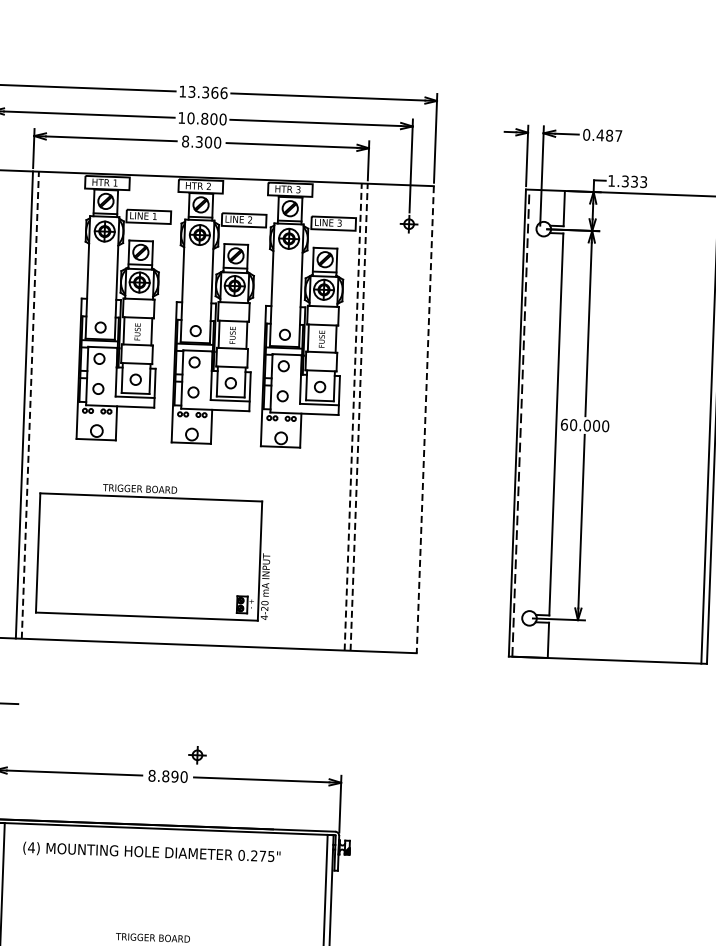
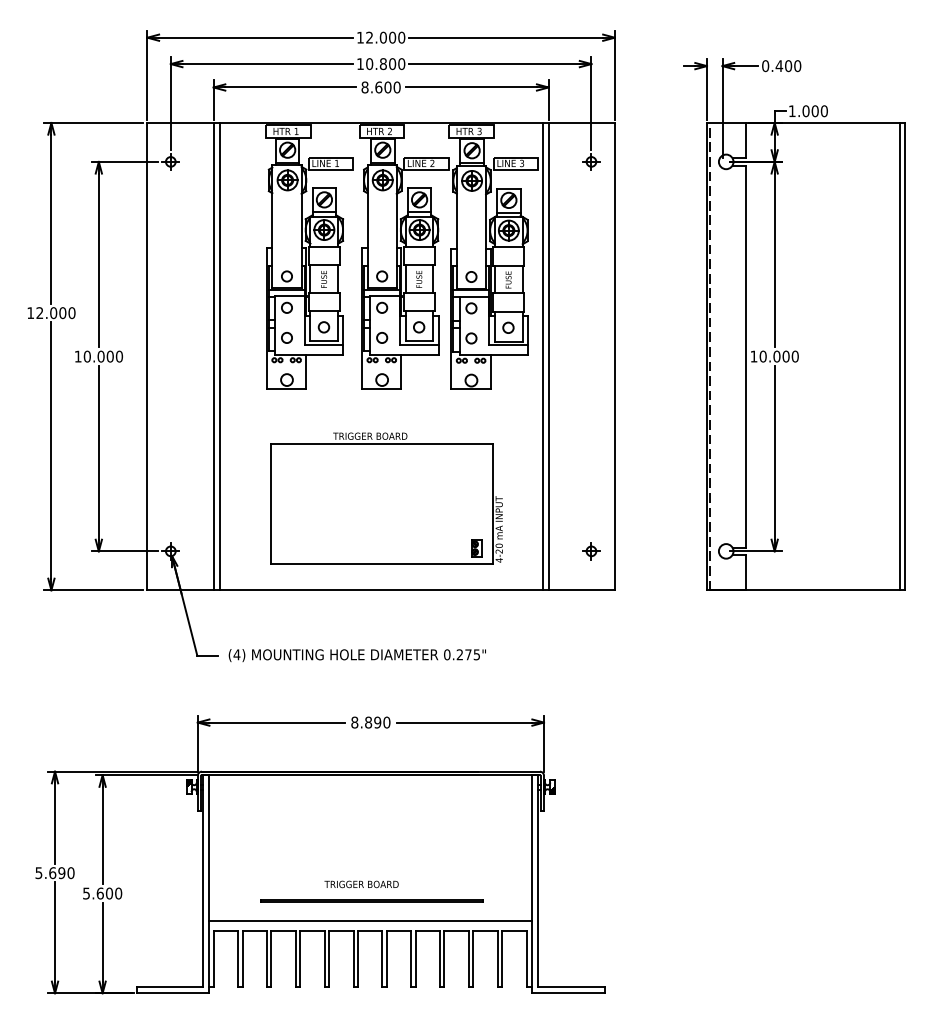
text: (207, 92) -> (385, 37), 13.366 -> 12.000
text: (614, 136) -> (793, 66), 0.487 -> 0.400
text: (199, 142) -> (378, 87), 8.300 -> 8.600
text: (633, 182) -> (814, 111), 1.333 -> 1.000
line: (30, 405) -> (219, 356), dashed -> solid
line: (353, 416) -> (542, 356), dashed -> solid
line: (359, 417) -> (548, 356), dashed -> solid
line: (425, 419) -> (614, 356), dashed -> solid
text: (563, 424) -> (753, 356), 60.000 -> 10.000
part: (153, 551) -> (386, 498), moved
part: (197, 755) -> (591, 551), moved
text: (150, 852) -> (356, 655), moved

